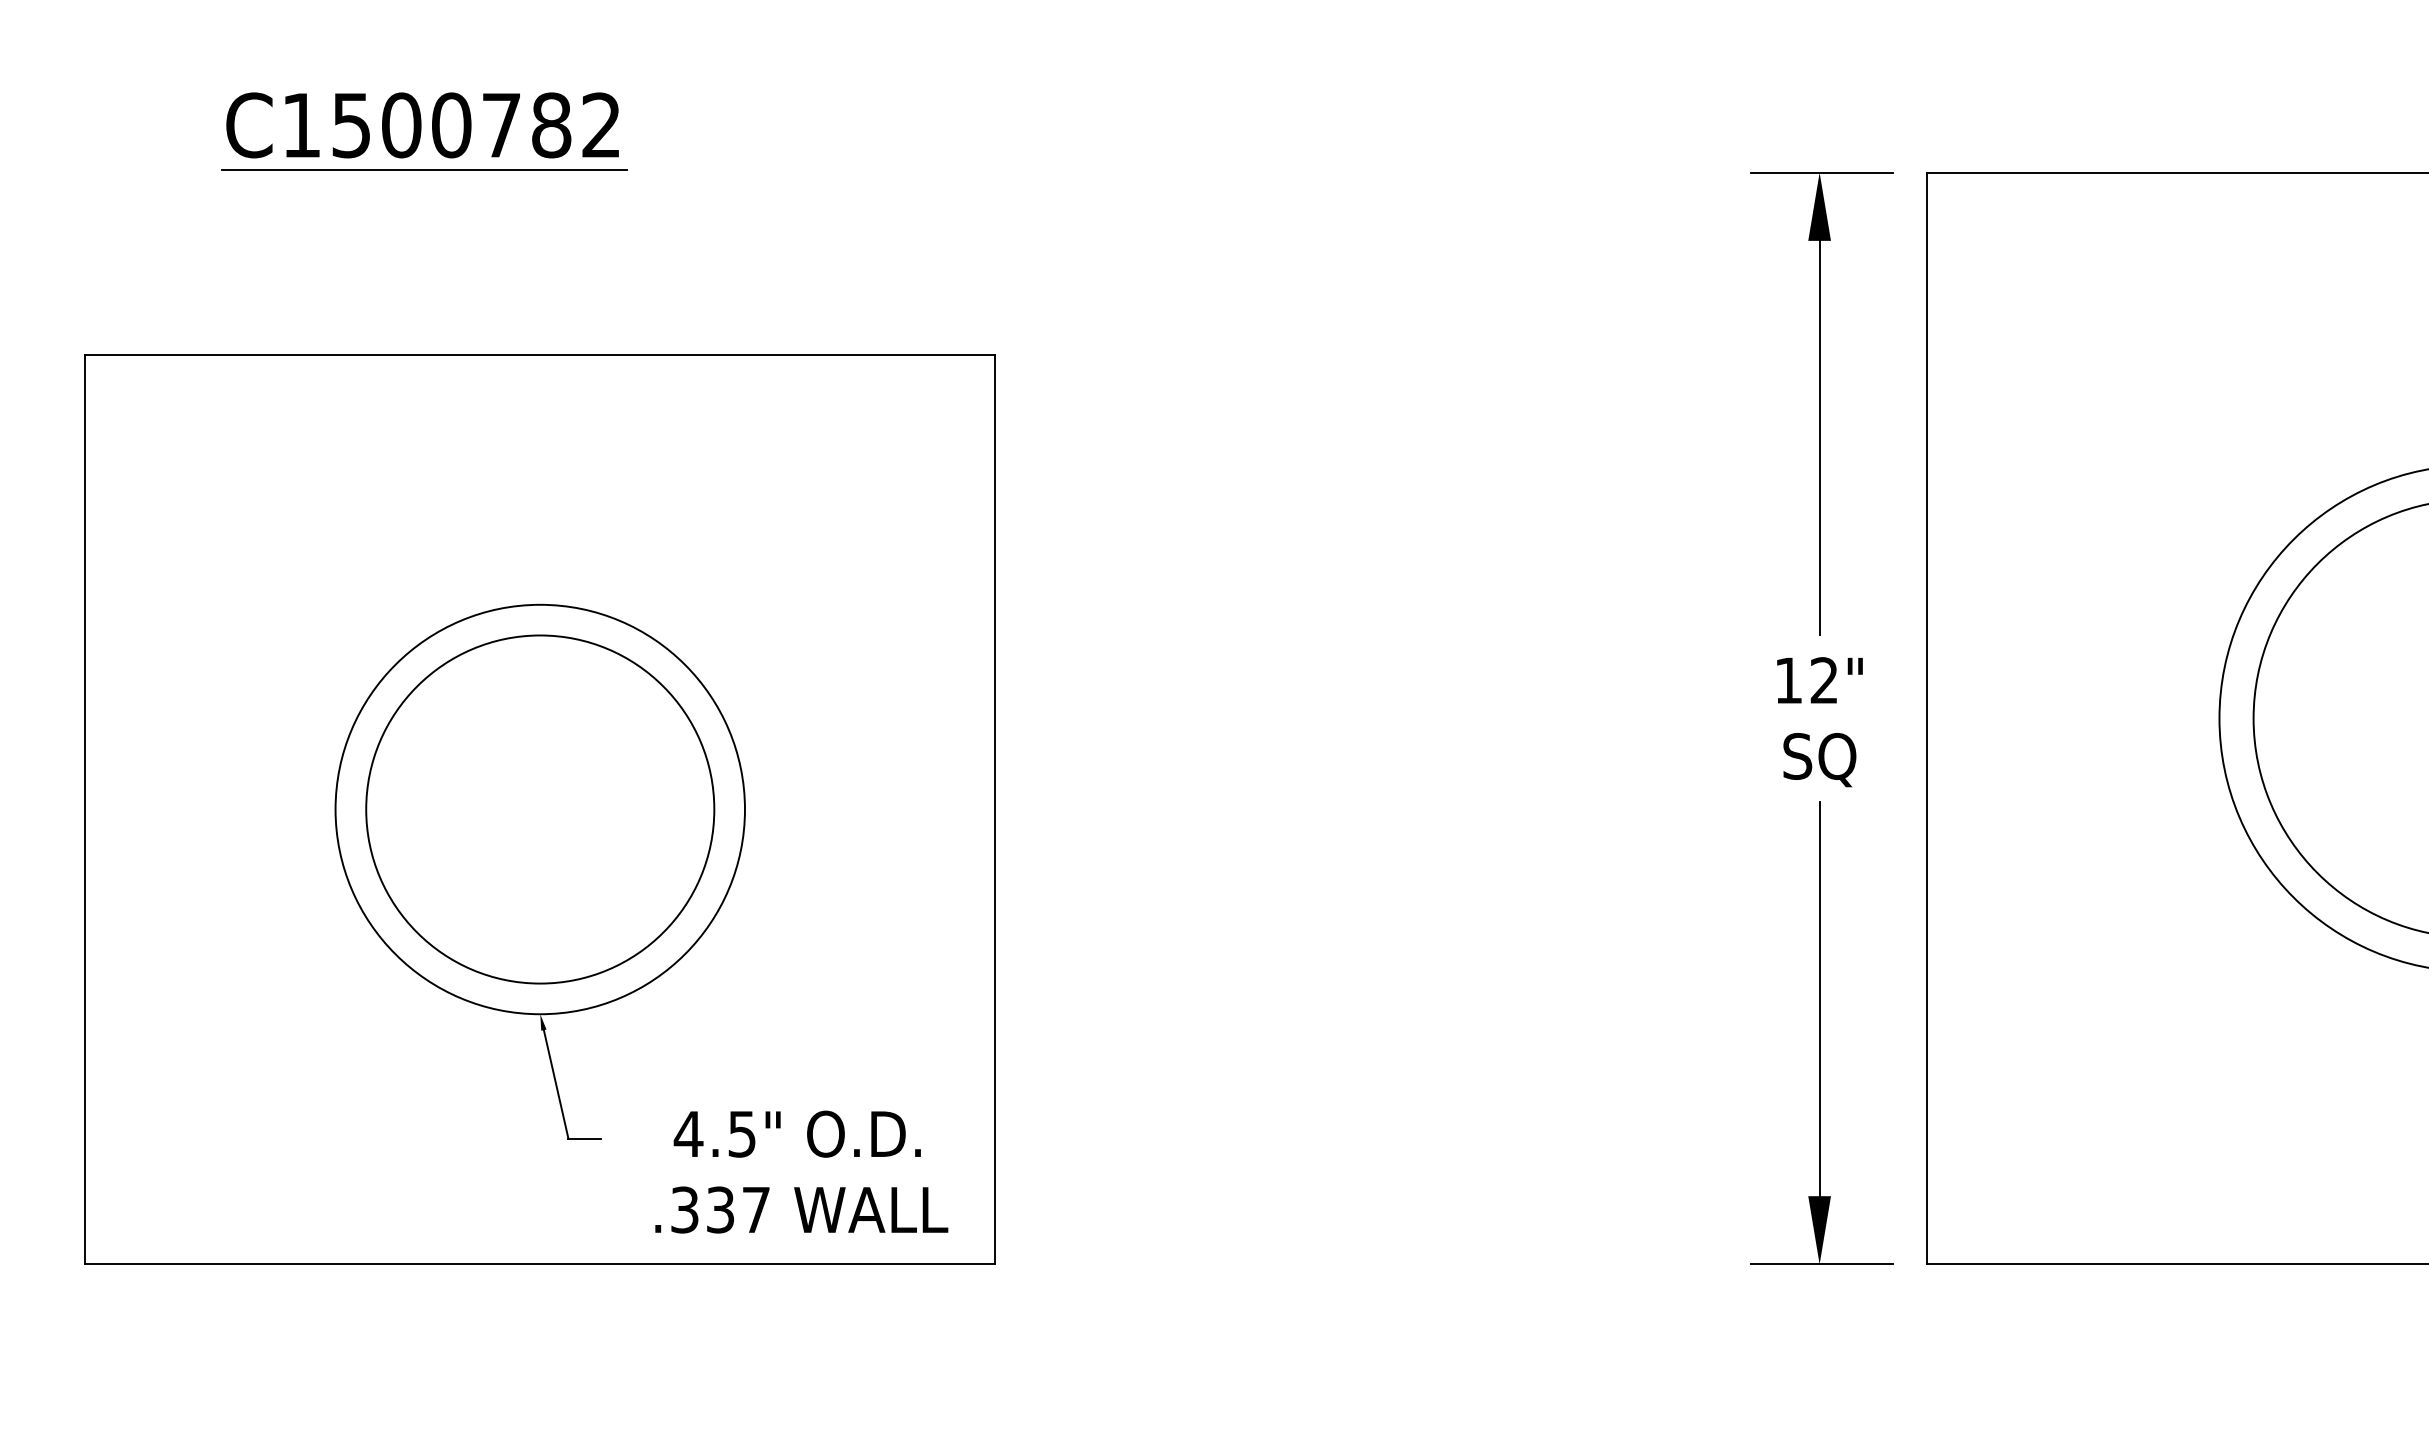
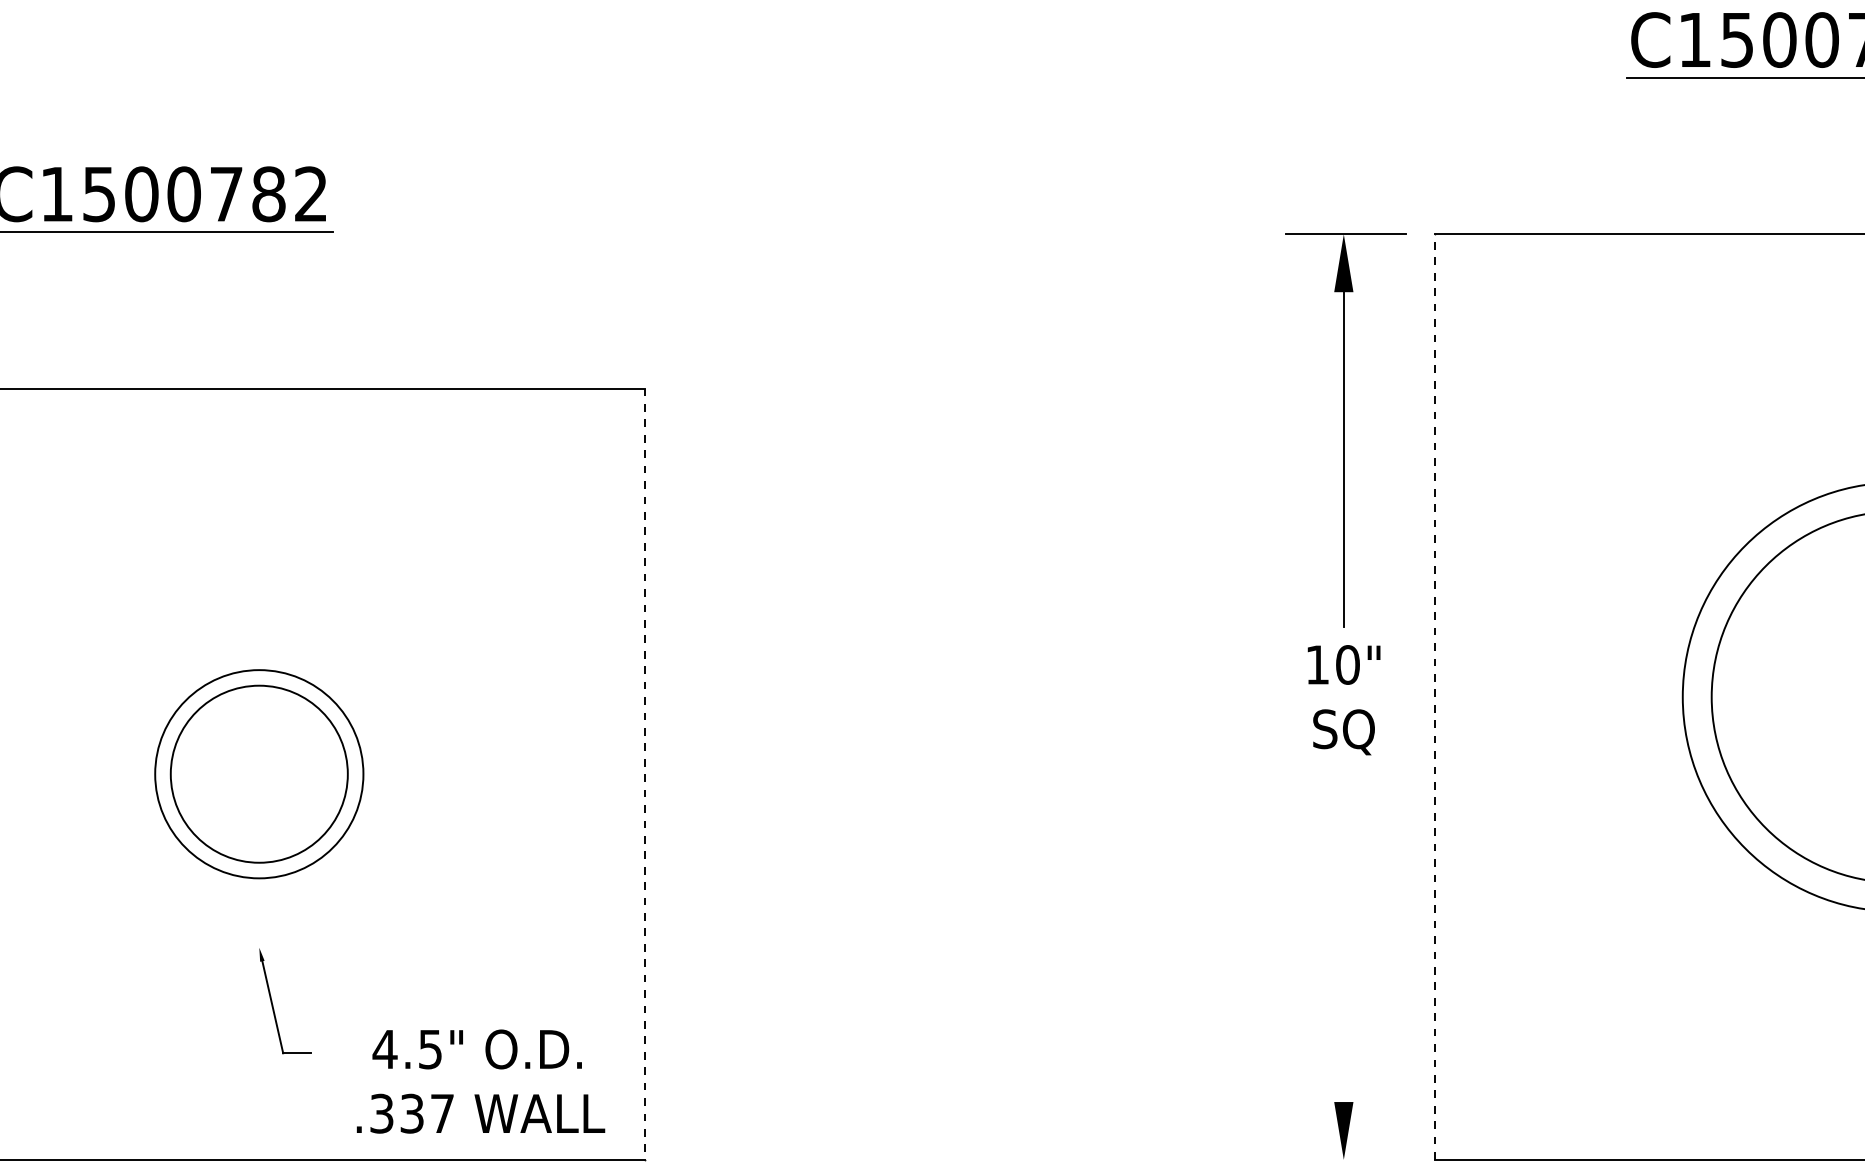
text: (1824, 680) -> (1347, 664), 12" -> 10"
line: (1926, 718) -> (1434, 697), solid -> dashed
circle: (539, 809) -> (258, 774), size x0.6
circle: (540, 809) -> (259, 774), size x0.6
line: (995, 809) -> (645, 774), solid -> dashed
line: (1819, 998) -> (1343, 934), removed
line: (1821, 1264) -> (1345, 1159), removed

